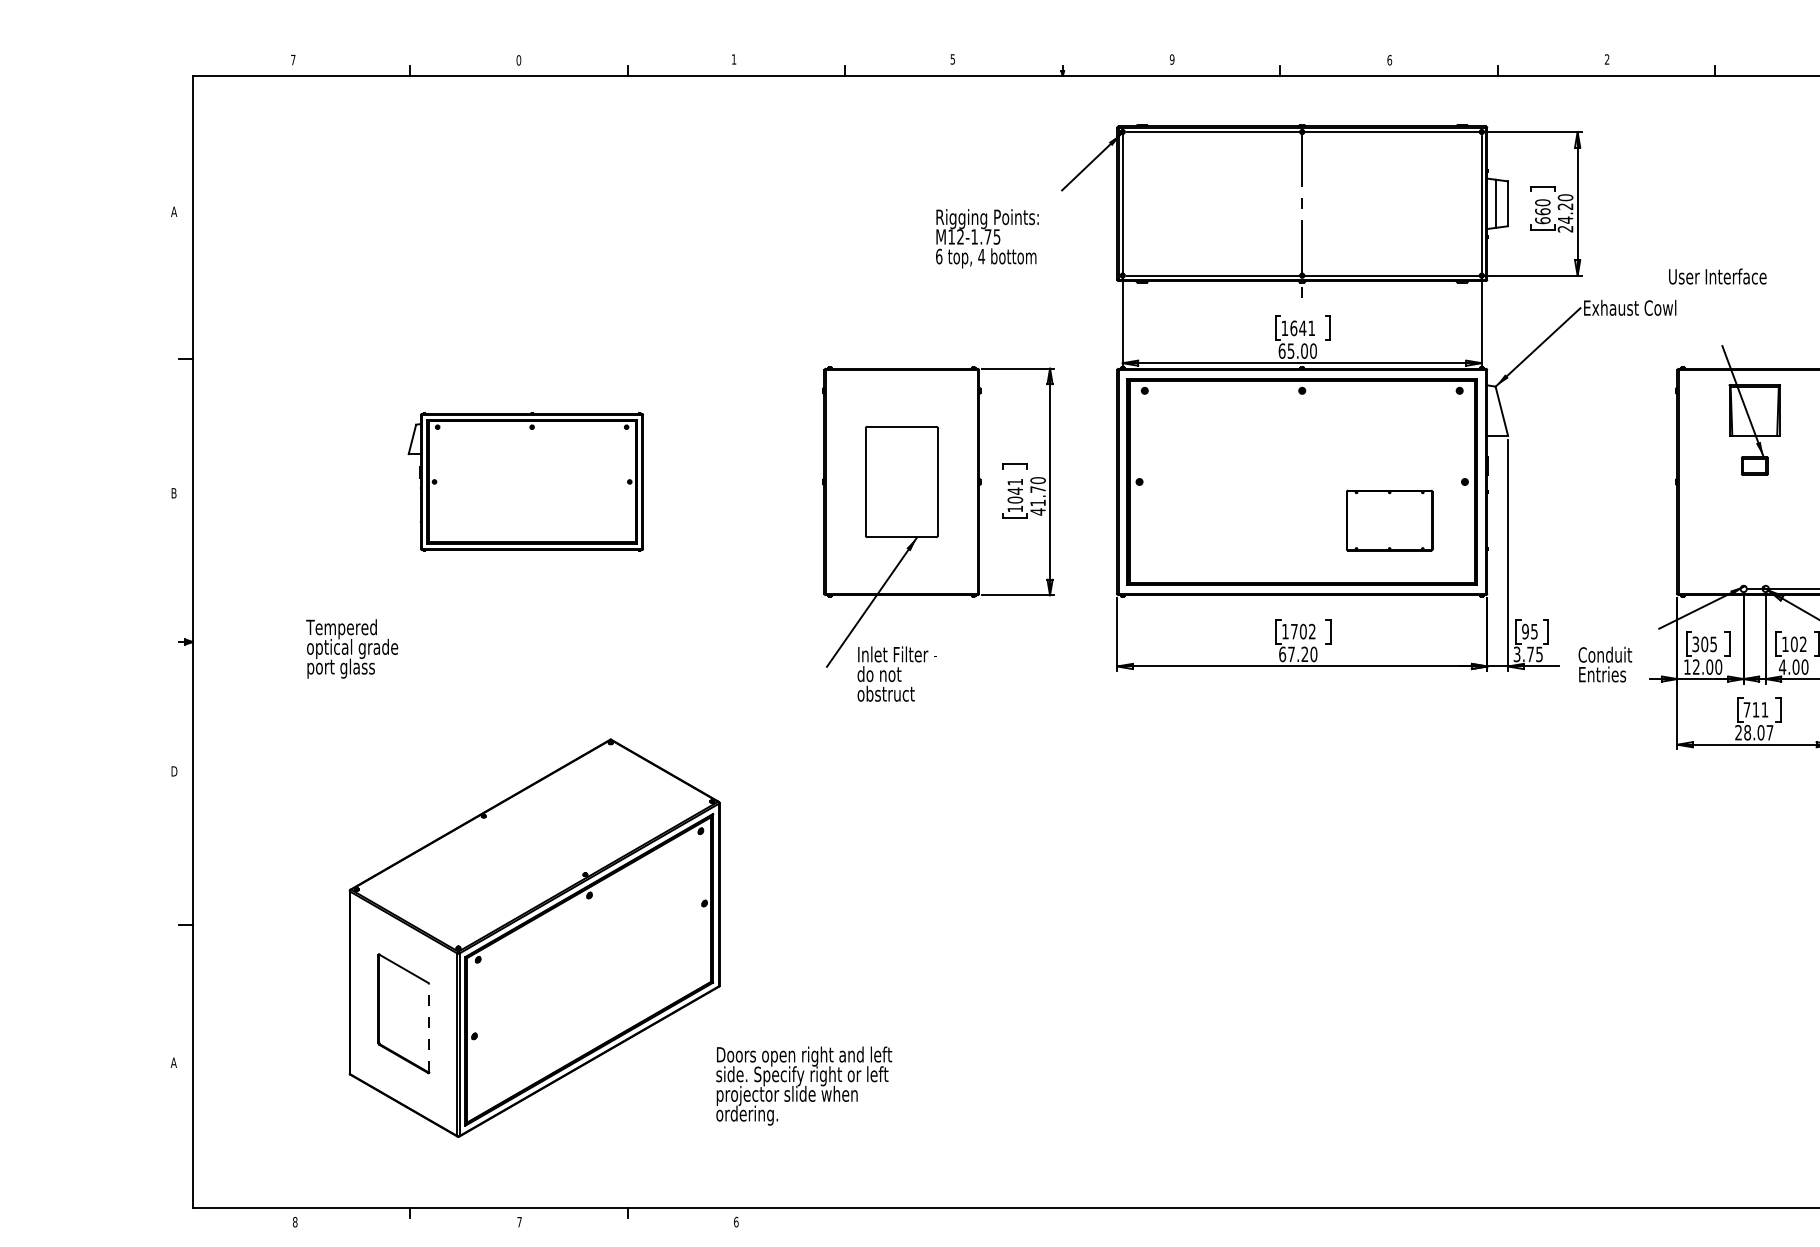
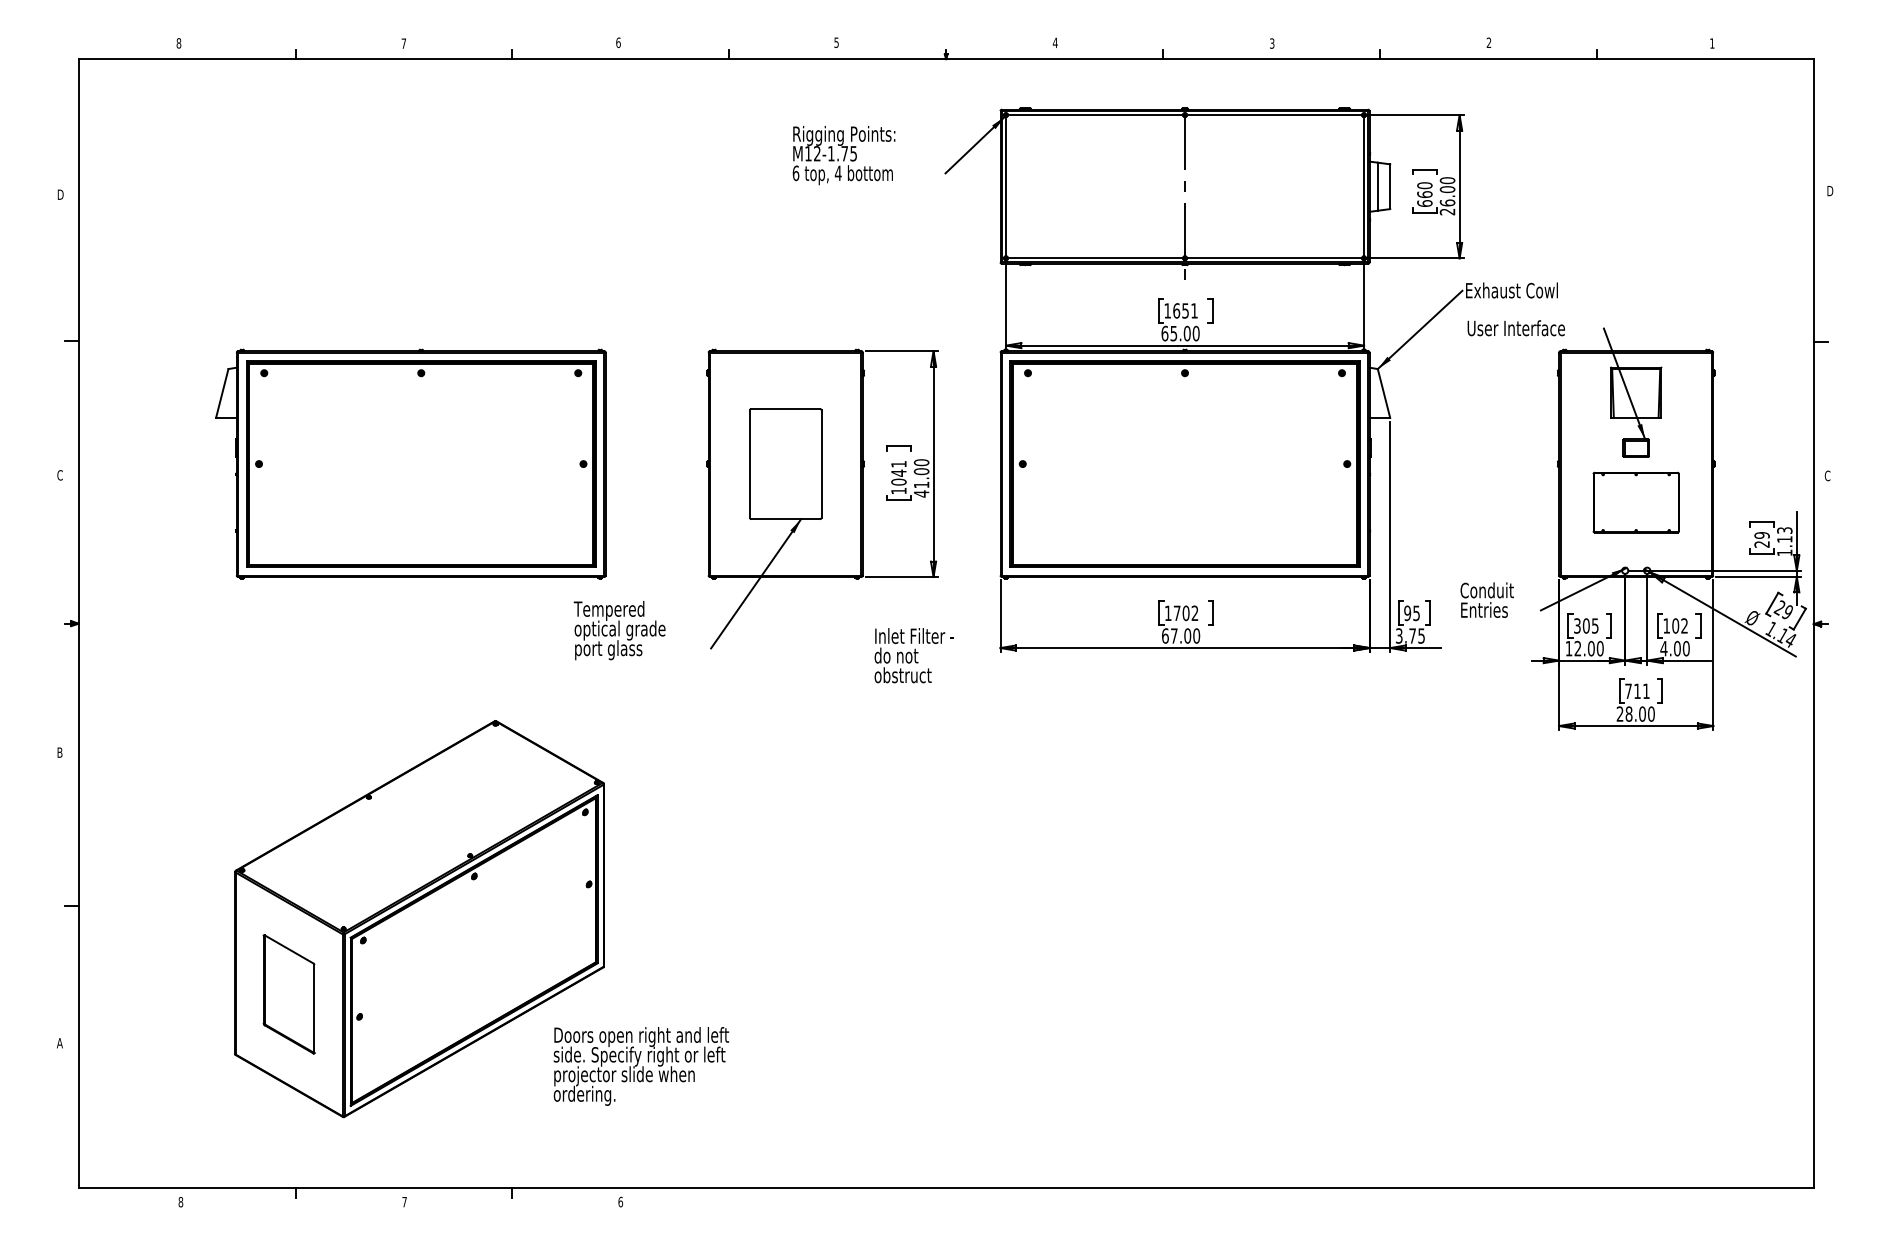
text: (734, 59) -> (618, 42), 1 -> 6
text: (1171, 59) -> (1054, 42), 9 -> 4
text: (292, 60) -> (178, 43), 7 -> 8
text: (518, 60) -> (403, 43), 0 -> 7
text: (1389, 60) -> (1272, 43), 6 -> 3
text: (174, 211) -> (60, 194), A -> D
text: (1565, 213) -> (1447, 196), 24.20 -> 26.00
text: (986, 238) -> (843, 155), moved
text: (1716, 276) -> (1515, 328), moved
text: (1302, 327) -> (1185, 310), 1641 -> 1651
part: (525, 481) -> (410, 463), size x1.67
text: (1037, 489) -> (921, 471), 41.70 -> 41.00
text: (173, 493) -> (59, 475), B -> C
part: (1388, 520) -> (1635, 502), moved
text: (351, 648) -> (619, 630), moved
text: (1304, 653) -> (1187, 635), 67.20 -> 67.00
text: (1604, 663) -> (1486, 599), moved
text: (896, 673) -> (913, 655), moved
text: (1770, 732) -> (1651, 713), 28.07 -> 28.00
text: (174, 771) -> (60, 752), D -> B
line: (429, 1028) -> (314, 1009), dashed -> solid
text: (804, 1086) -> (641, 1066), moved

